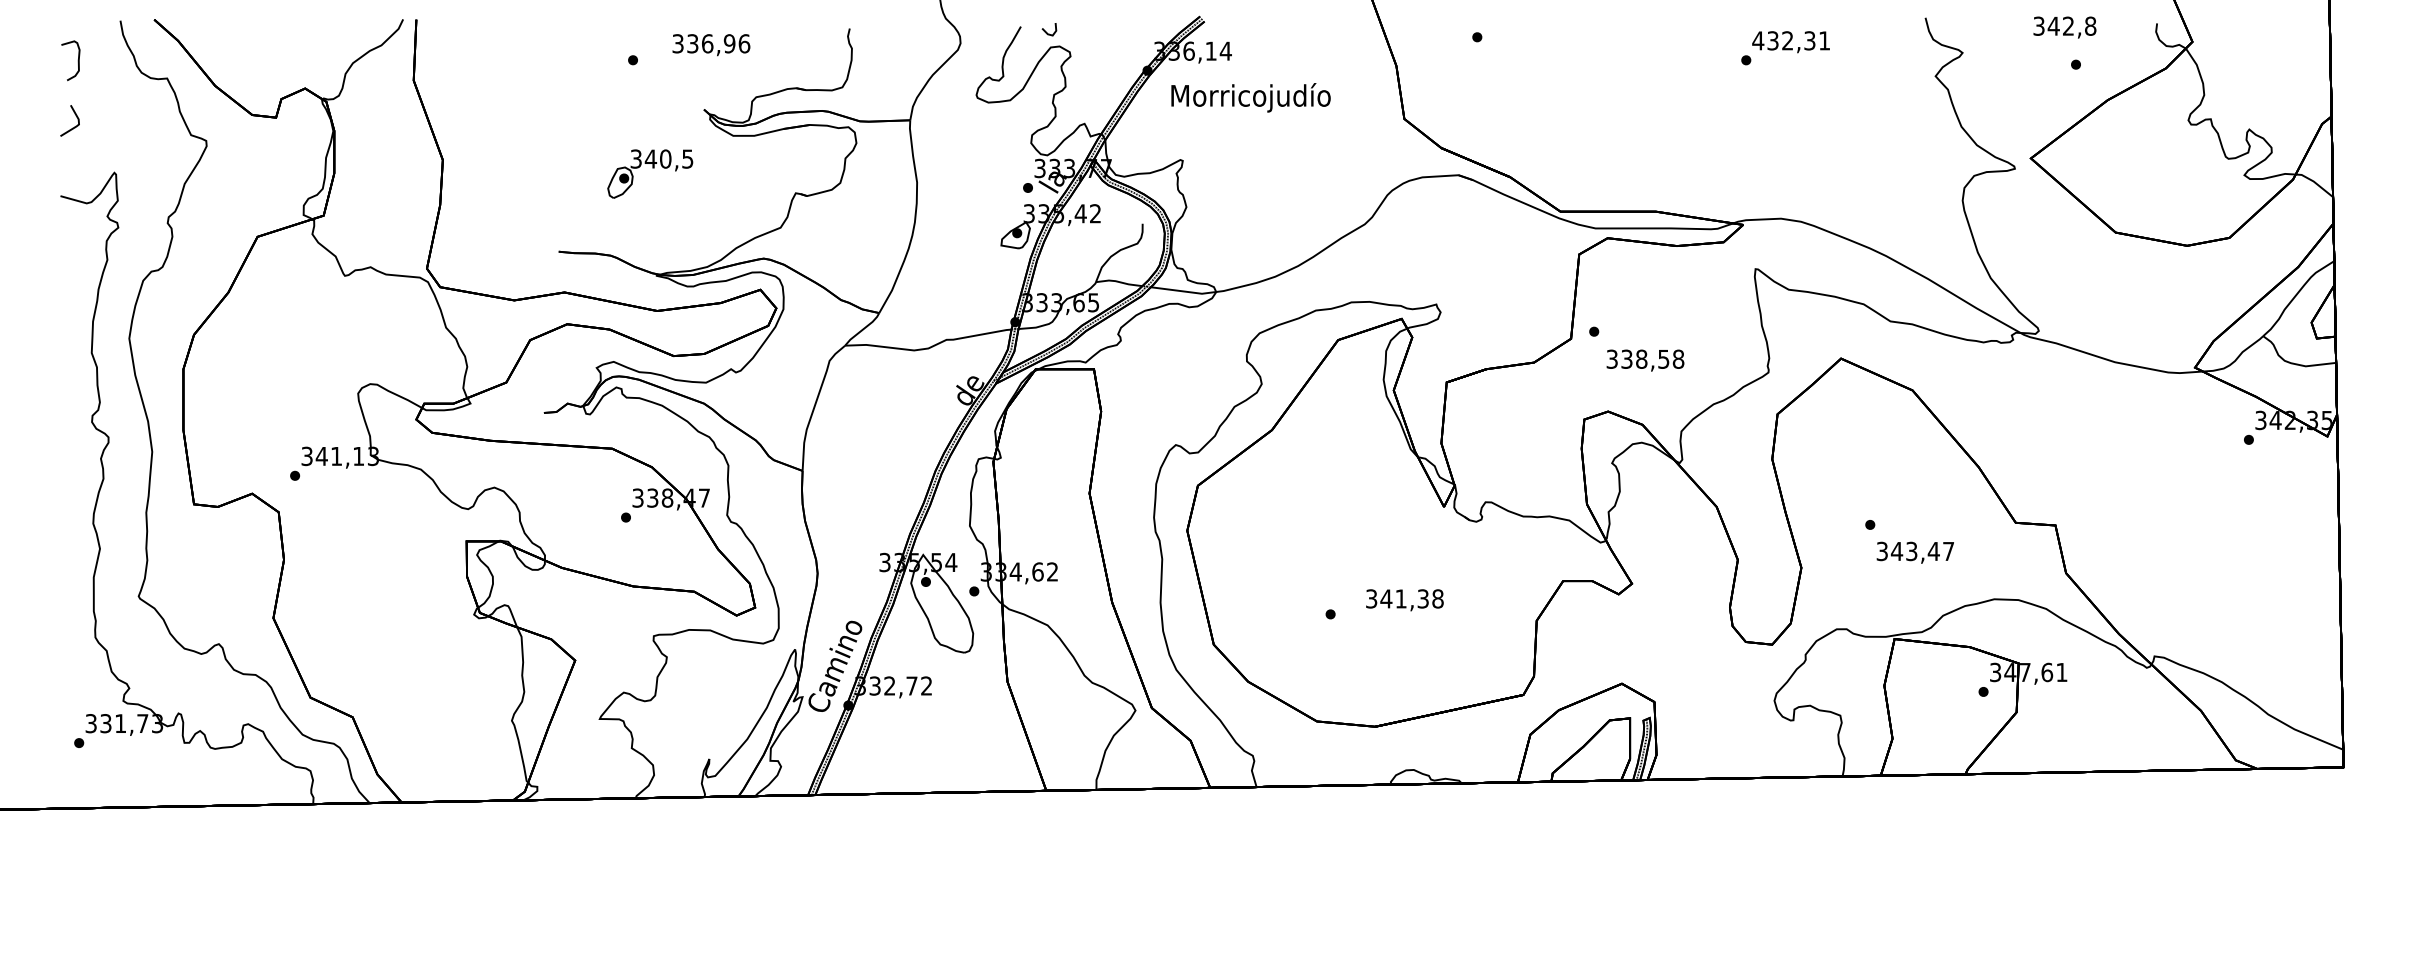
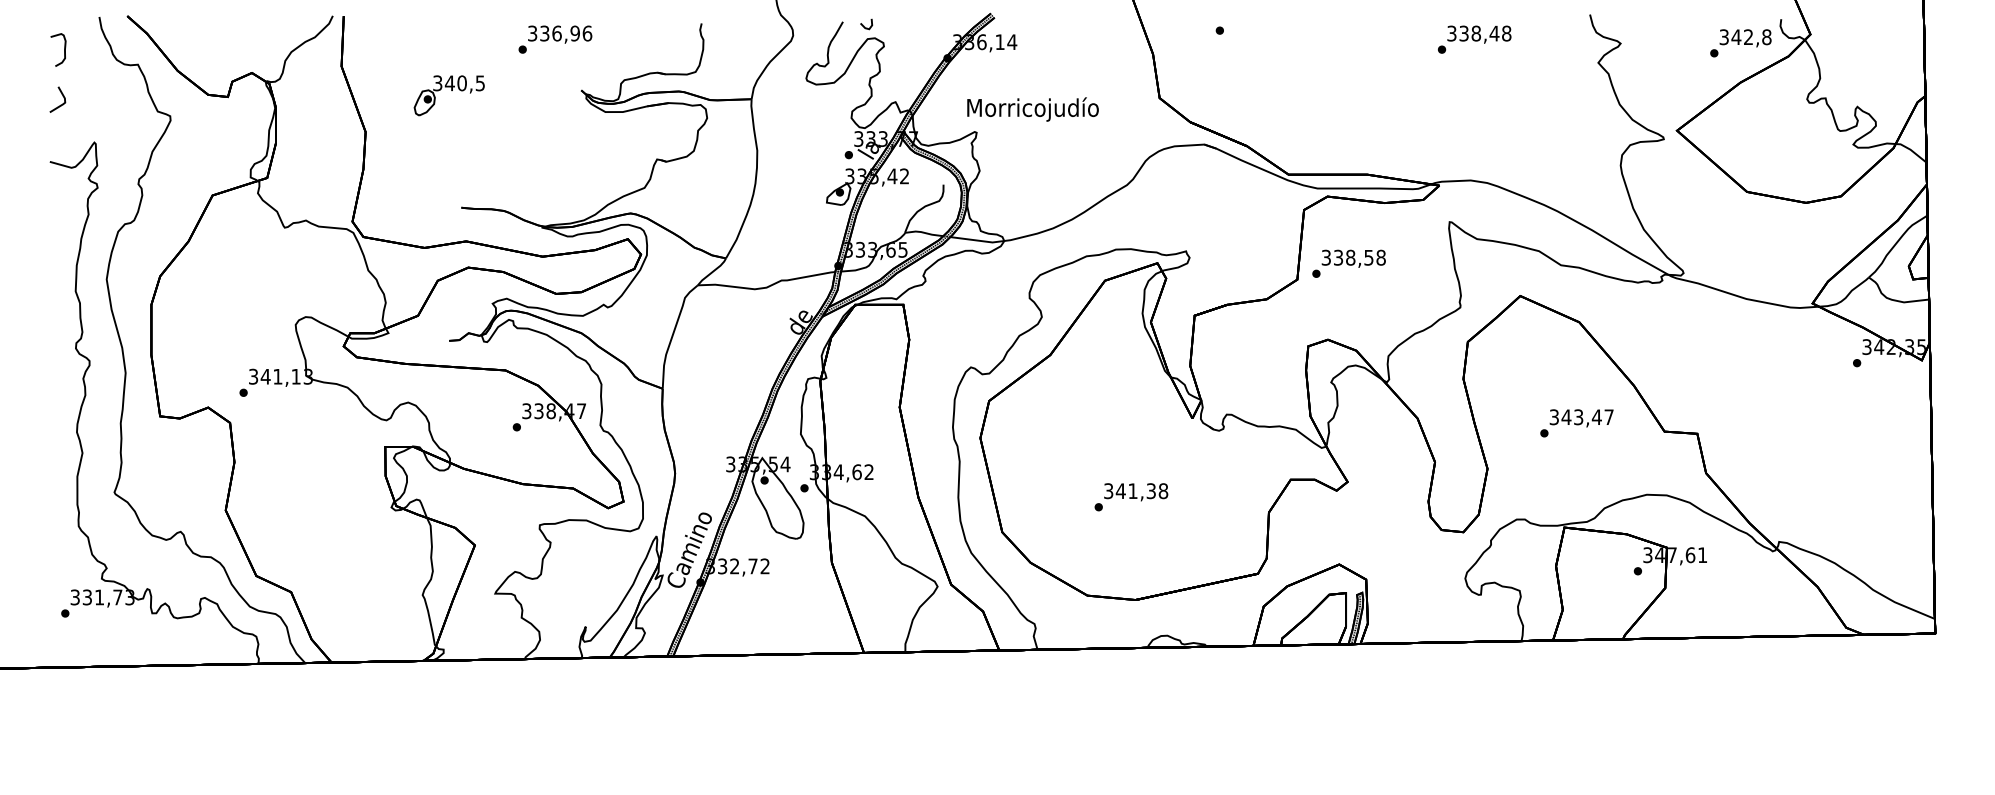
text: (2064, 27) -> (1745, 38), moved
text: (1791, 40) -> (1479, 33), 432,31 -> 338,48
text: (711, 45) -> (560, 34), moved
text: (1250, 97) -> (1032, 109), moved
part: (650, 173) -> (449, 95), moved
text: (1645, 360) -> (1353, 258), moved
text: (1914, 552) -> (1580, 418), moved
text: (1404, 600) -> (1135, 492), moved

